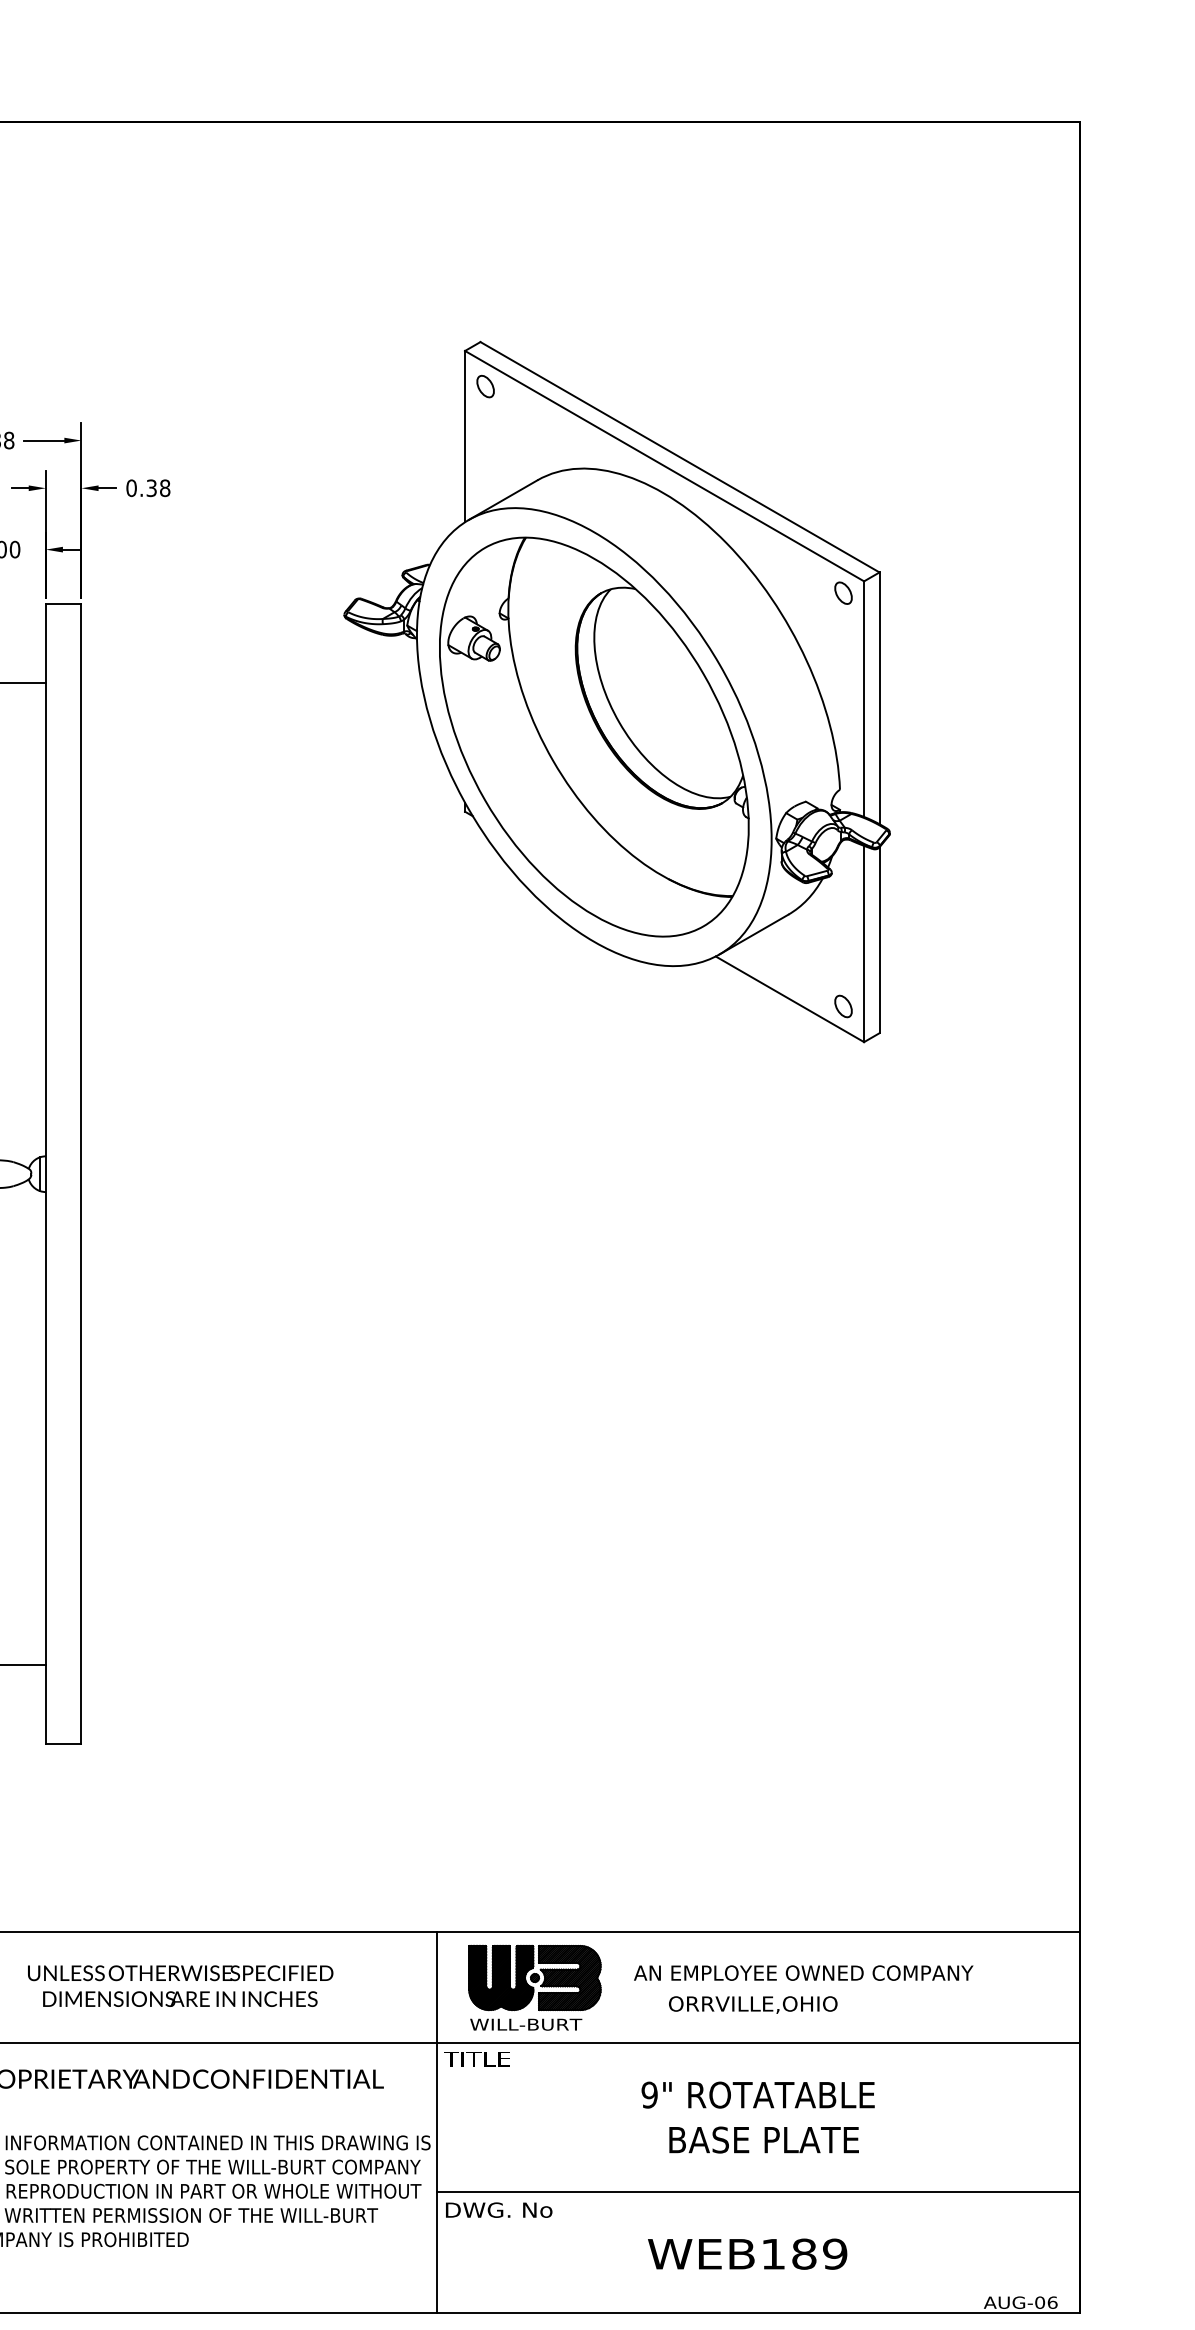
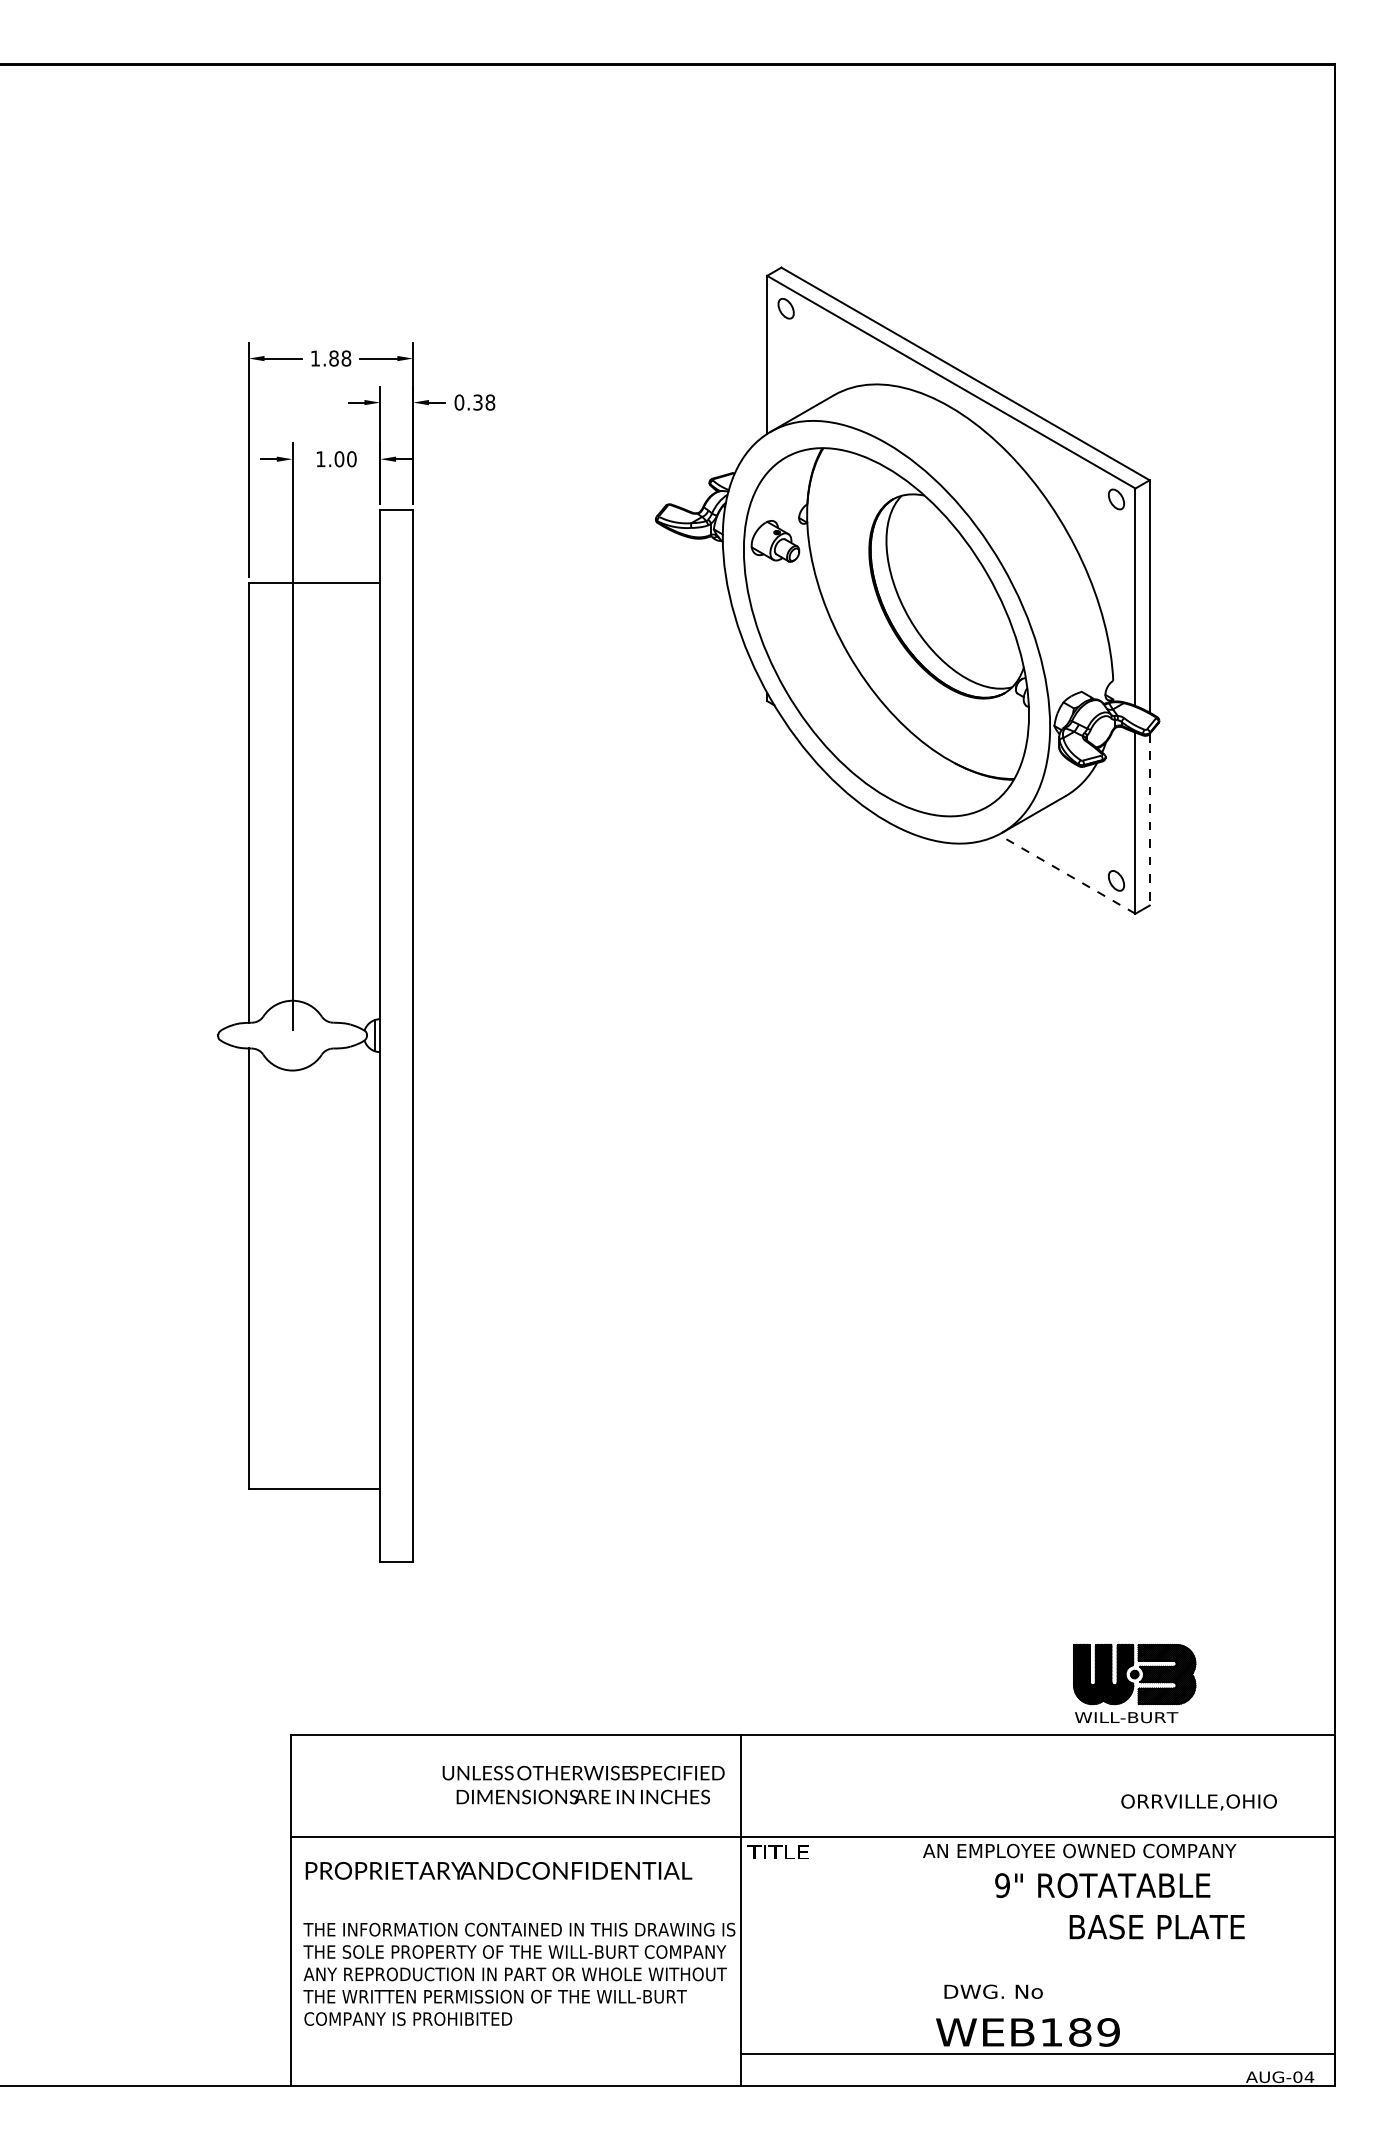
line: (879, 939) -> (1149, 819), solid -> dashed
line: (789, 999) -> (1066, 874), solid -> dashed
text: (803, 1972) -> (1079, 1850), moved
text: (180, 1985) -> (583, 1784), moved
part: (534, 1987) -> (1134, 1683), moved
text: (752, 2005) -> (1198, 1802), moved
text: (757, 2095) -> (1102, 1885), moved
text: (763, 2139) -> (1156, 1926), moved
line: (757, 2192) -> (1037, 2054), moved
text: (498, 2209) -> (993, 1991), moved
text: (1052, 2301) -> (1309, 2076), AUG-06 -> AUG-04

